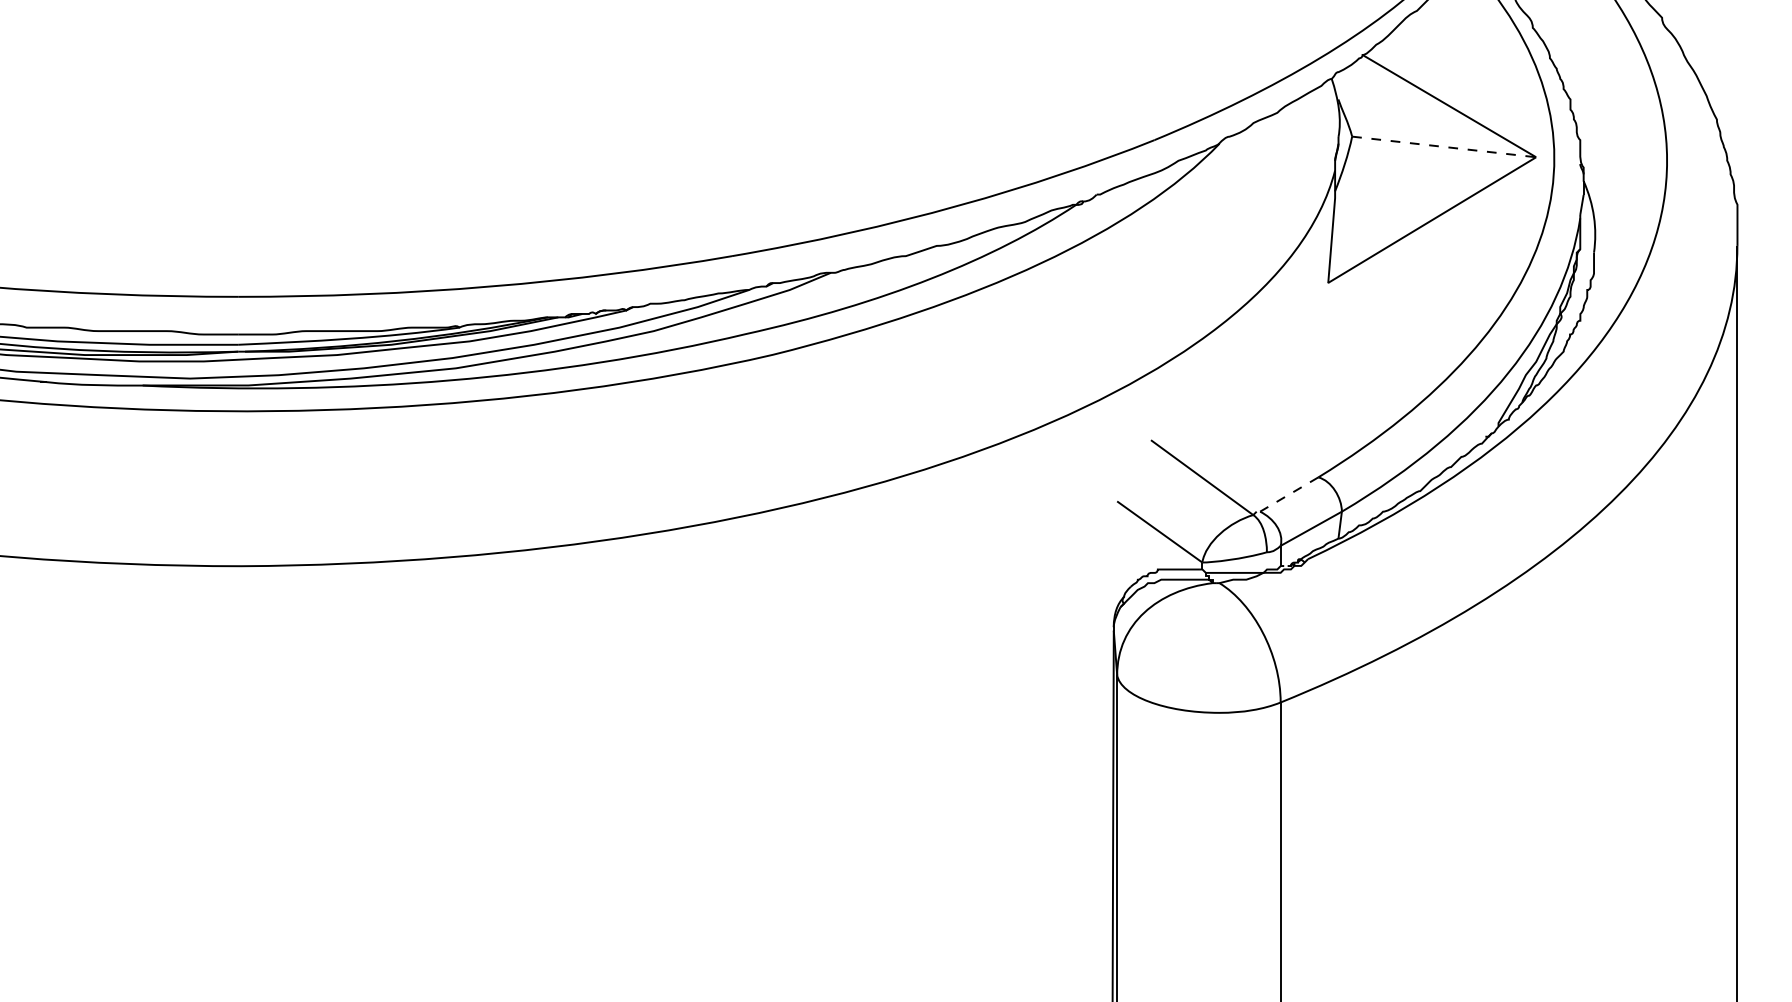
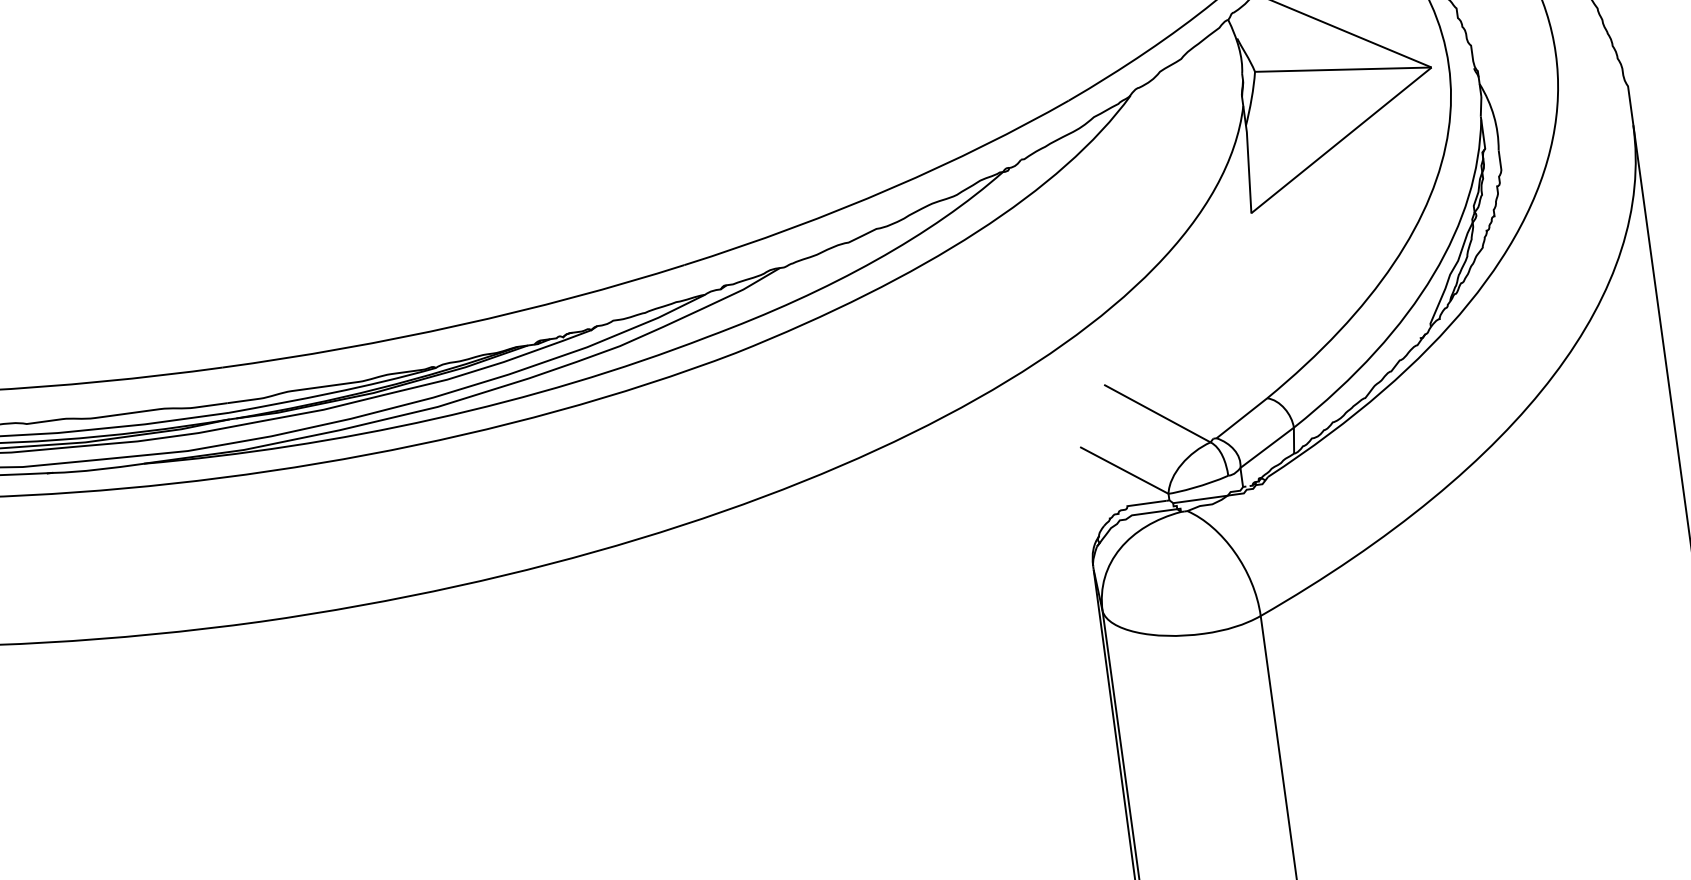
line: (1444, 146) -> (1343, 69), dashed -> solid
line: (1286, 496) -> (1239, 420), dashed -> solid

